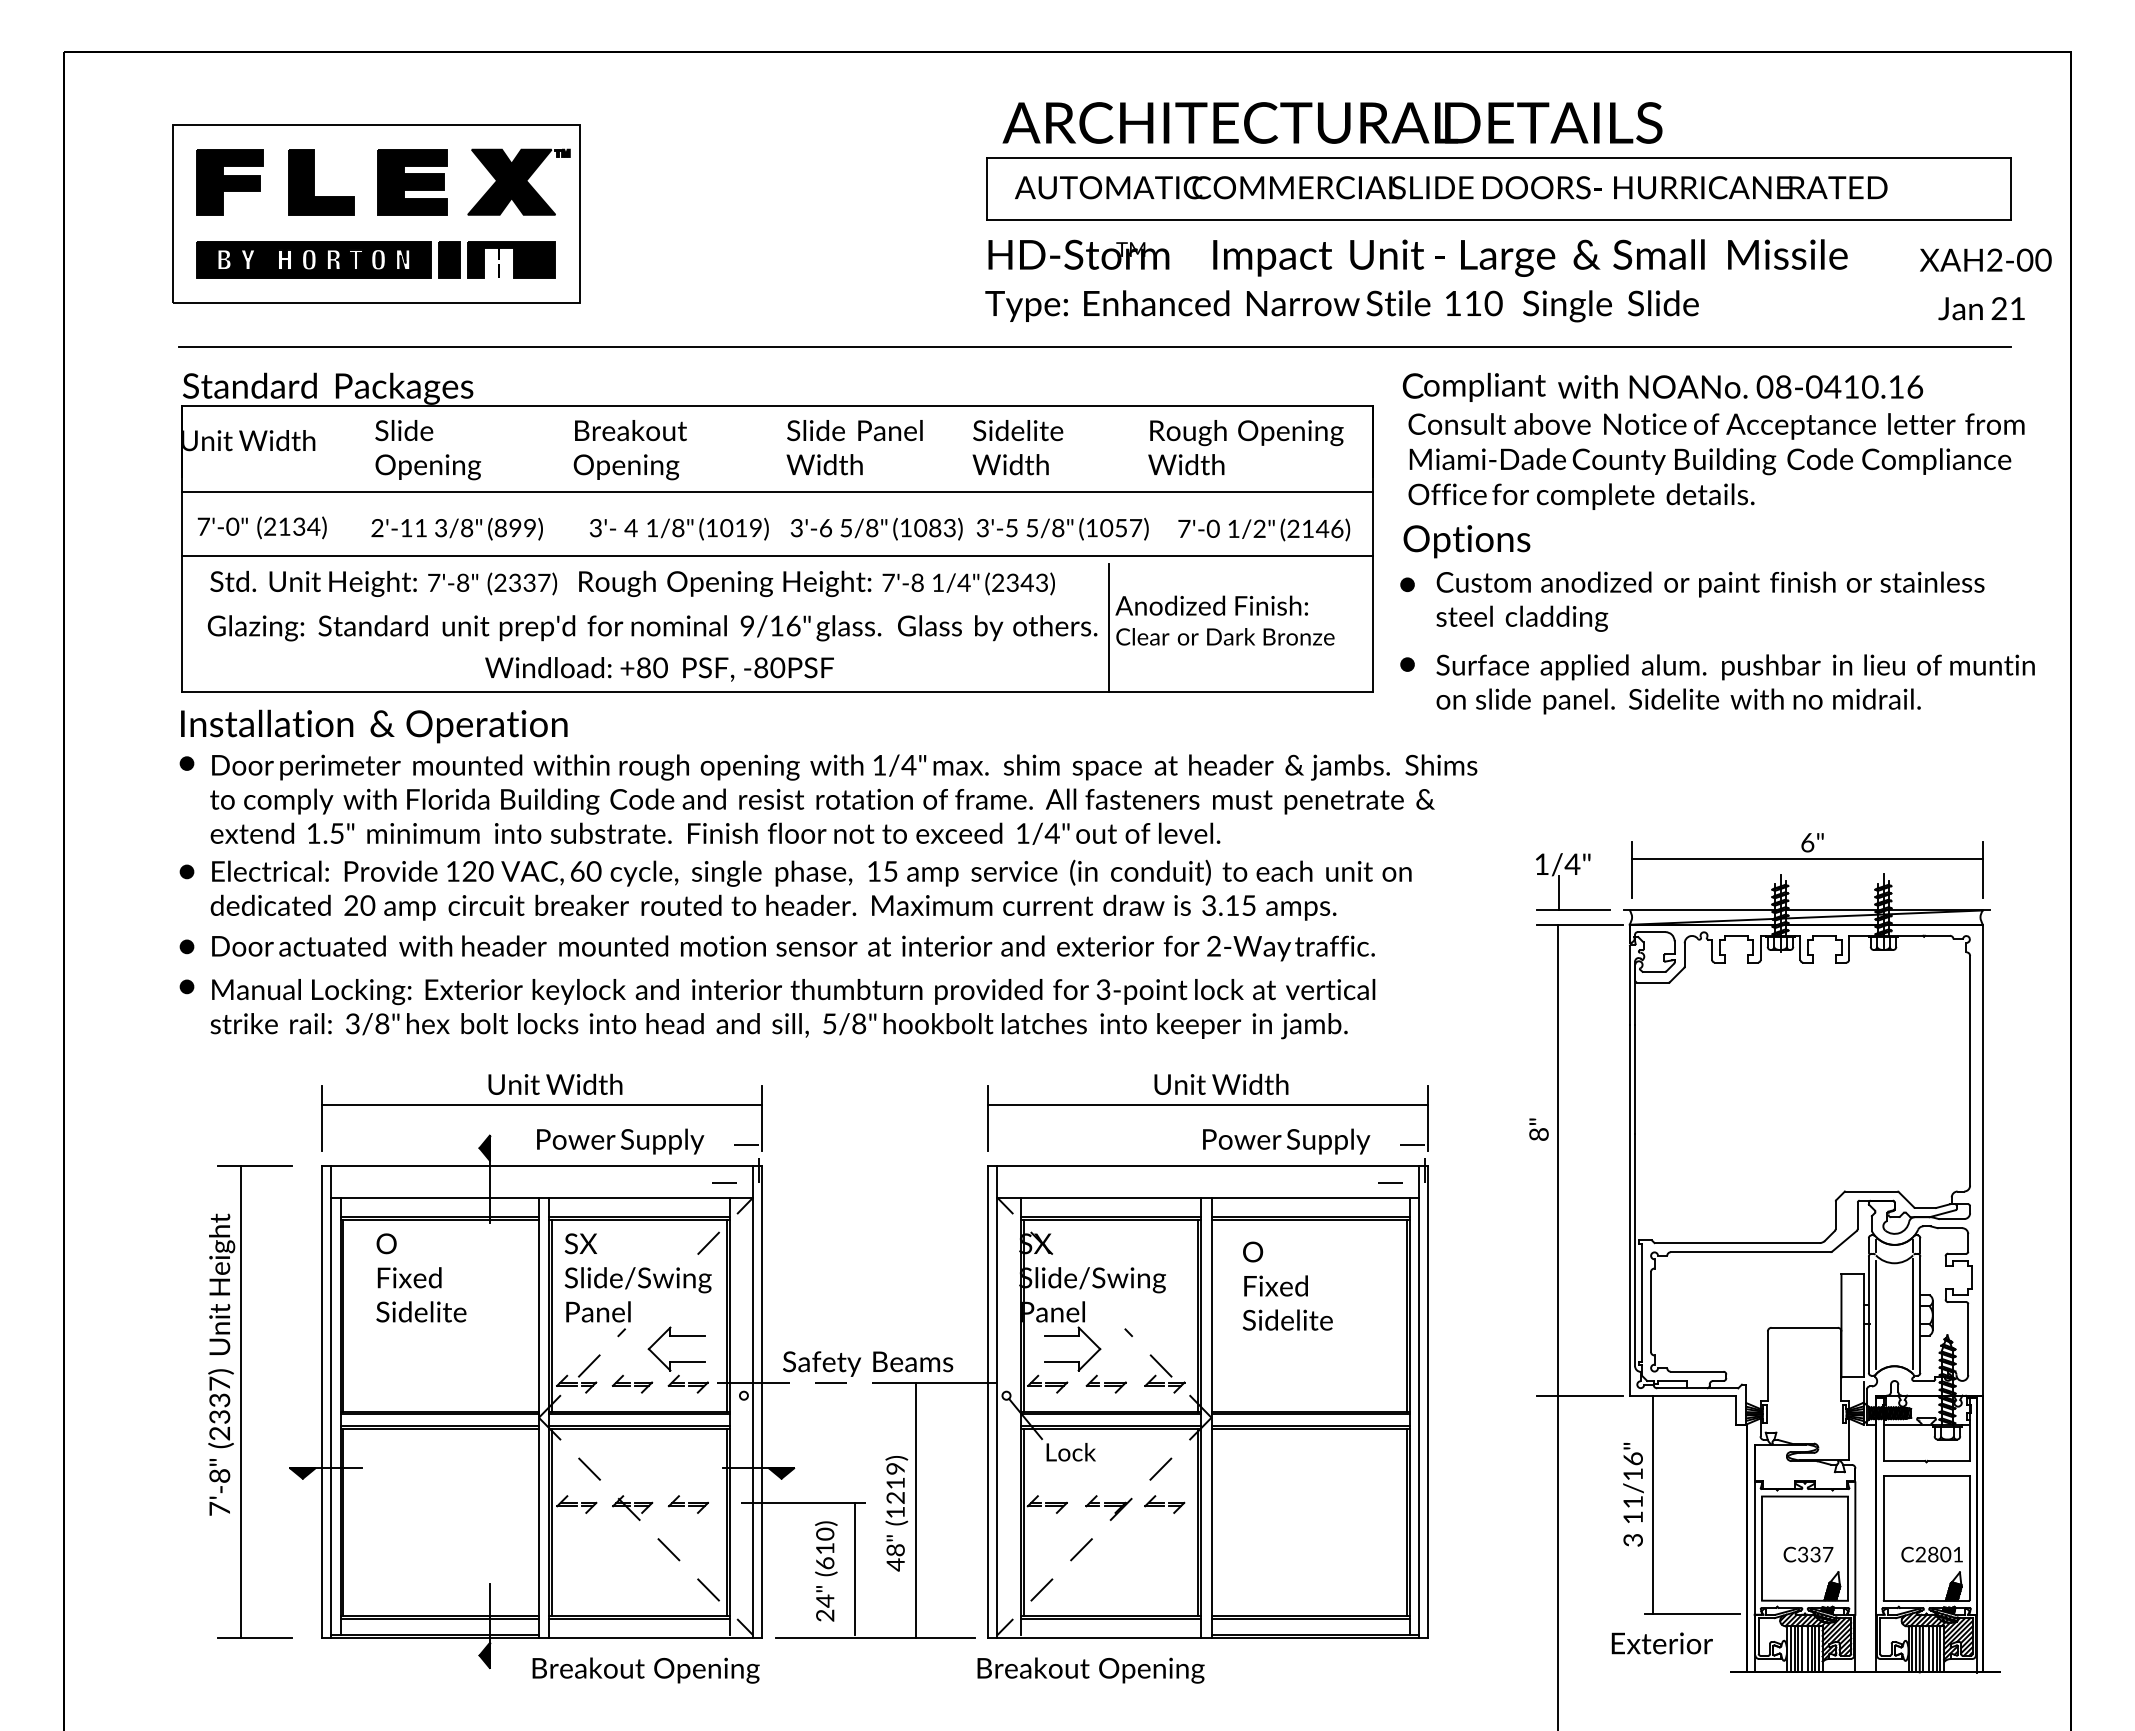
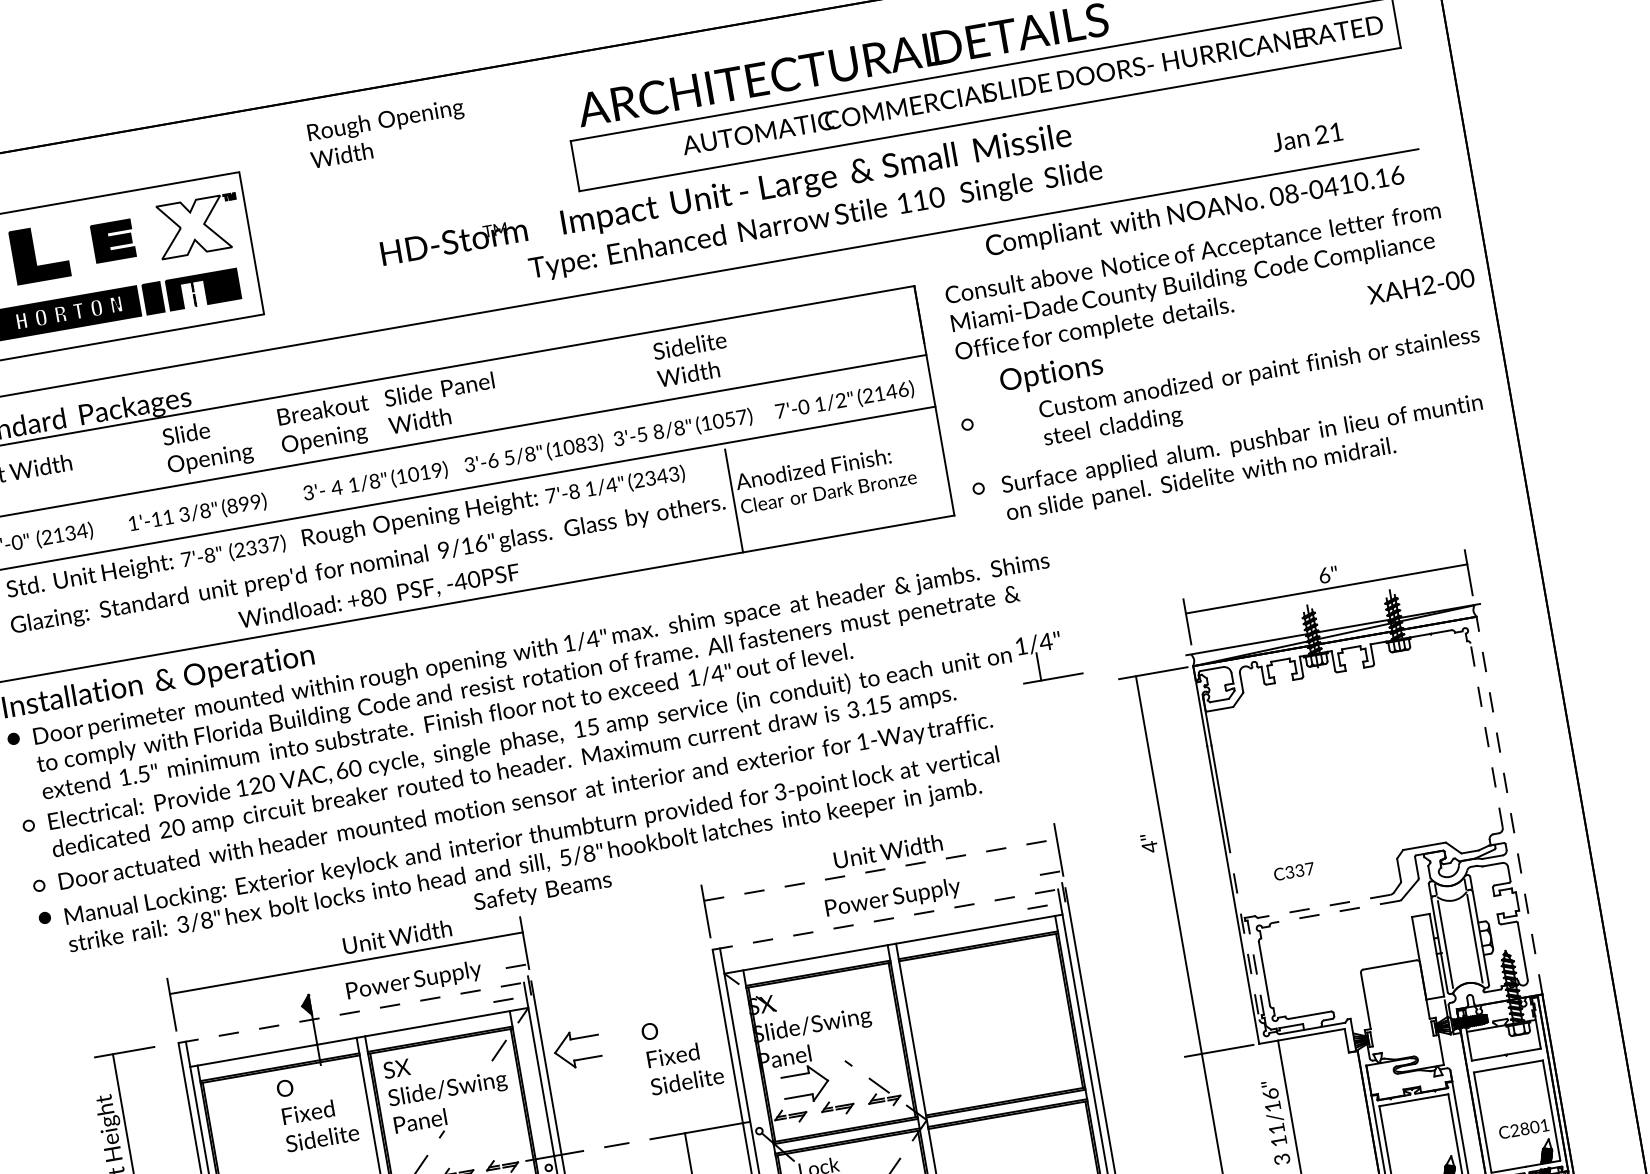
fill: (511, 181) -> (192, 226), removed
part: (412, 182) -> (113, 241), size x0.7
text: (1451, 187) -> (1032, 84), moved
text: (1417, 257) -> (725, 196), moved
text: (1985, 259) -> (1420, 285), moved
text: (1341, 306) -> (815, 221), moved
text: (1981, 308) -> (1307, 137), moved
text: (1662, 386) -> (1194, 210), moved
text: (854, 447) -> (441, 403), moved
text: (1017, 447) -> (691, 359), moved
text: (1245, 447) -> (386, 133), moved
text: (428, 450) -> (208, 446), moved
text: (377, 528) -> (133, 523), 2'-11 -> 1'-11
text: (1032, 528) -> (658, 432), 5/8" -> 8/8"
text: (1466, 541) -> (1051, 374), moved
fill: (1407, 584) -> (967, 424), removed
text: (1710, 601) -> (1261, 387), moved
fill: (1407, 664) -> (978, 488), removed
text: (760, 667) -> (460, 581), -80PSF -> -40PSF
fill: (186, 871) -> (28, 825), removed
part: (1575, 874) -> (1049, 649), moved
text: (1213, 945) -> (862, 741), 2-Way -> 1-Way
fill: (186, 946) -> (38, 885), removed
line: (1970, 1070) -> (1486, 735), solid -> dashed
text: (555, 1083) -> (397, 936), moved
line: (1208, 1105) -> (880, 870), solid -> dashed
text: (1538, 1134) -> (1149, 847), 8" -> 4"
text: (1286, 1141) -> (893, 898), moved
line: (1982, 1159) -> (1509, 805), solid -> dashed
line: (542, 1166) -> (355, 1012), solid -> dashed
line: (1208, 1166) -> (889, 919), solid -> dashed
line: (1737, 1243) -> (1324, 906), solid -> dashed
line: (1635, 1250) -> (1243, 926), solid -> dashed
line: (1750, 1252) -> (1335, 912), solid -> dashed
text: (421, 1277) -> (317, 1110), moved
text: (1287, 1285) -> (682, 1053), moved
line: (1641, 1302) -> (1255, 967), solid -> dashed
part: (676, 1336) -> (575, 1039), moved
text: (868, 1363) -> (543, 891), moved
text: (1808, 1554) -> (1294, 871), moved

